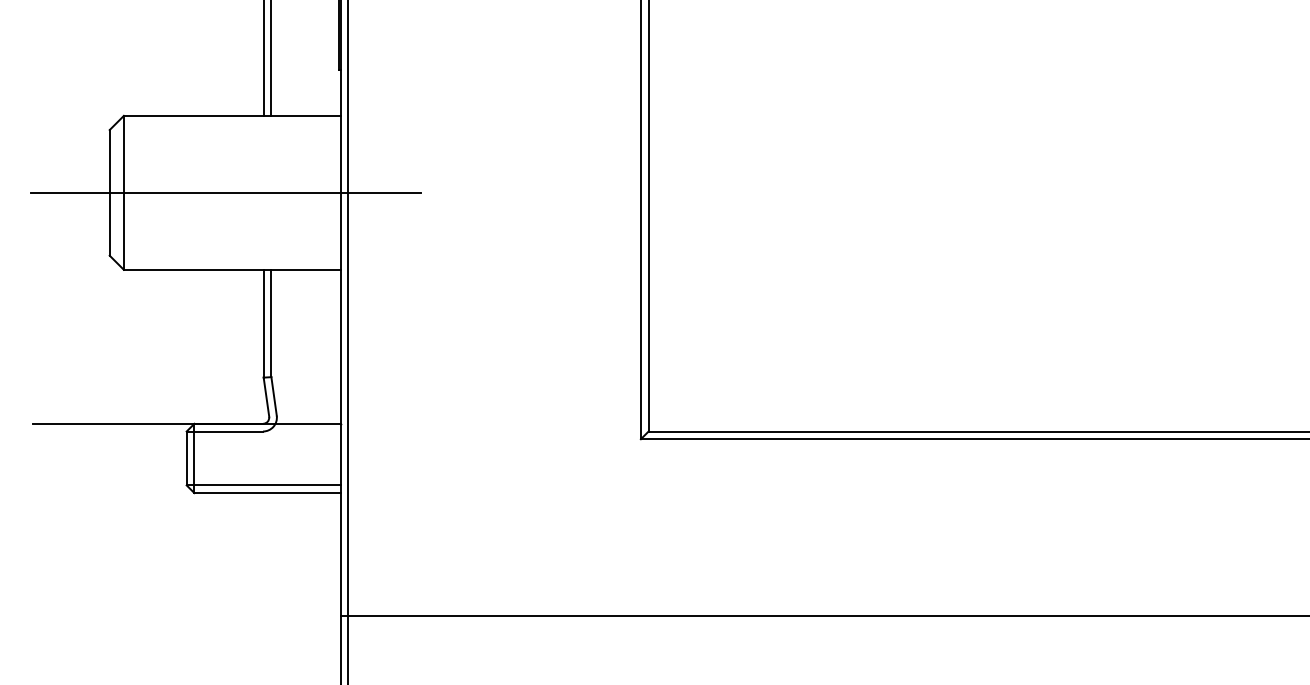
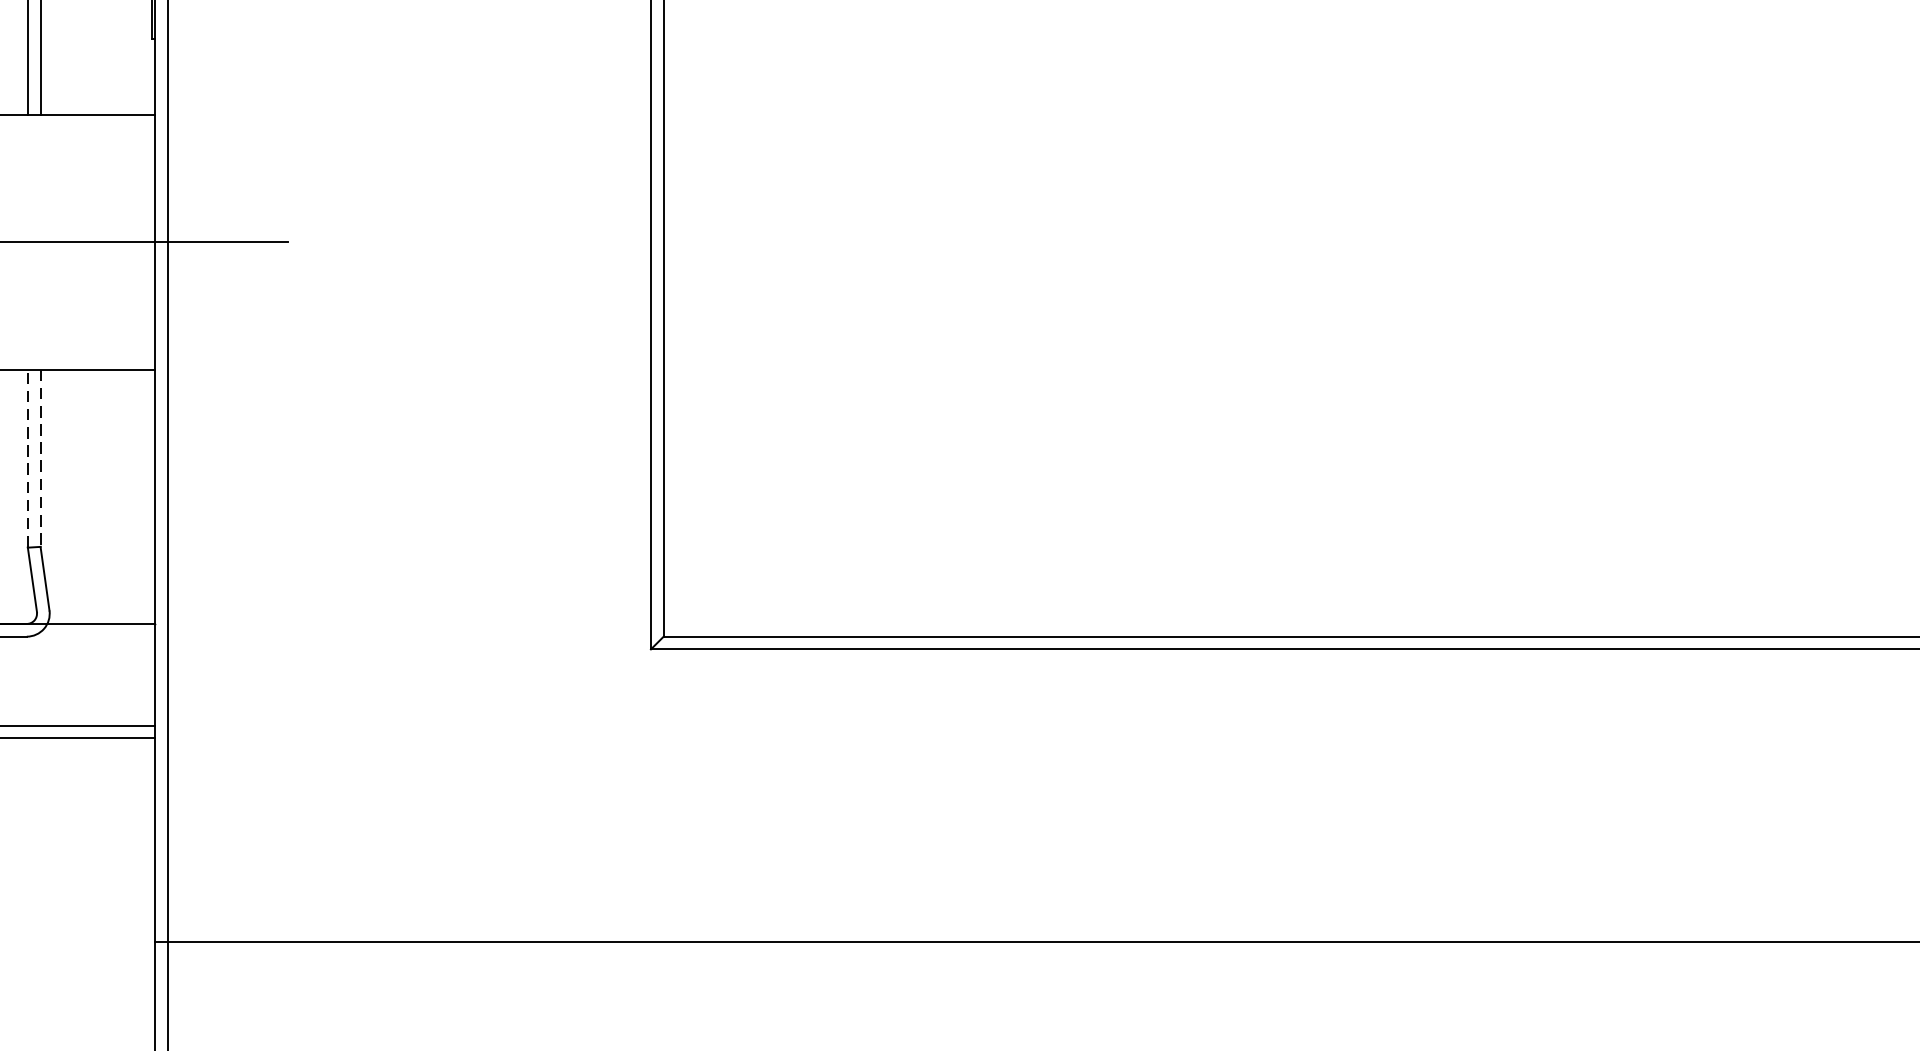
line: (263, 323) -> (27, 458), solid -> dashed
line: (271, 323) -> (40, 458), solid -> dashed

